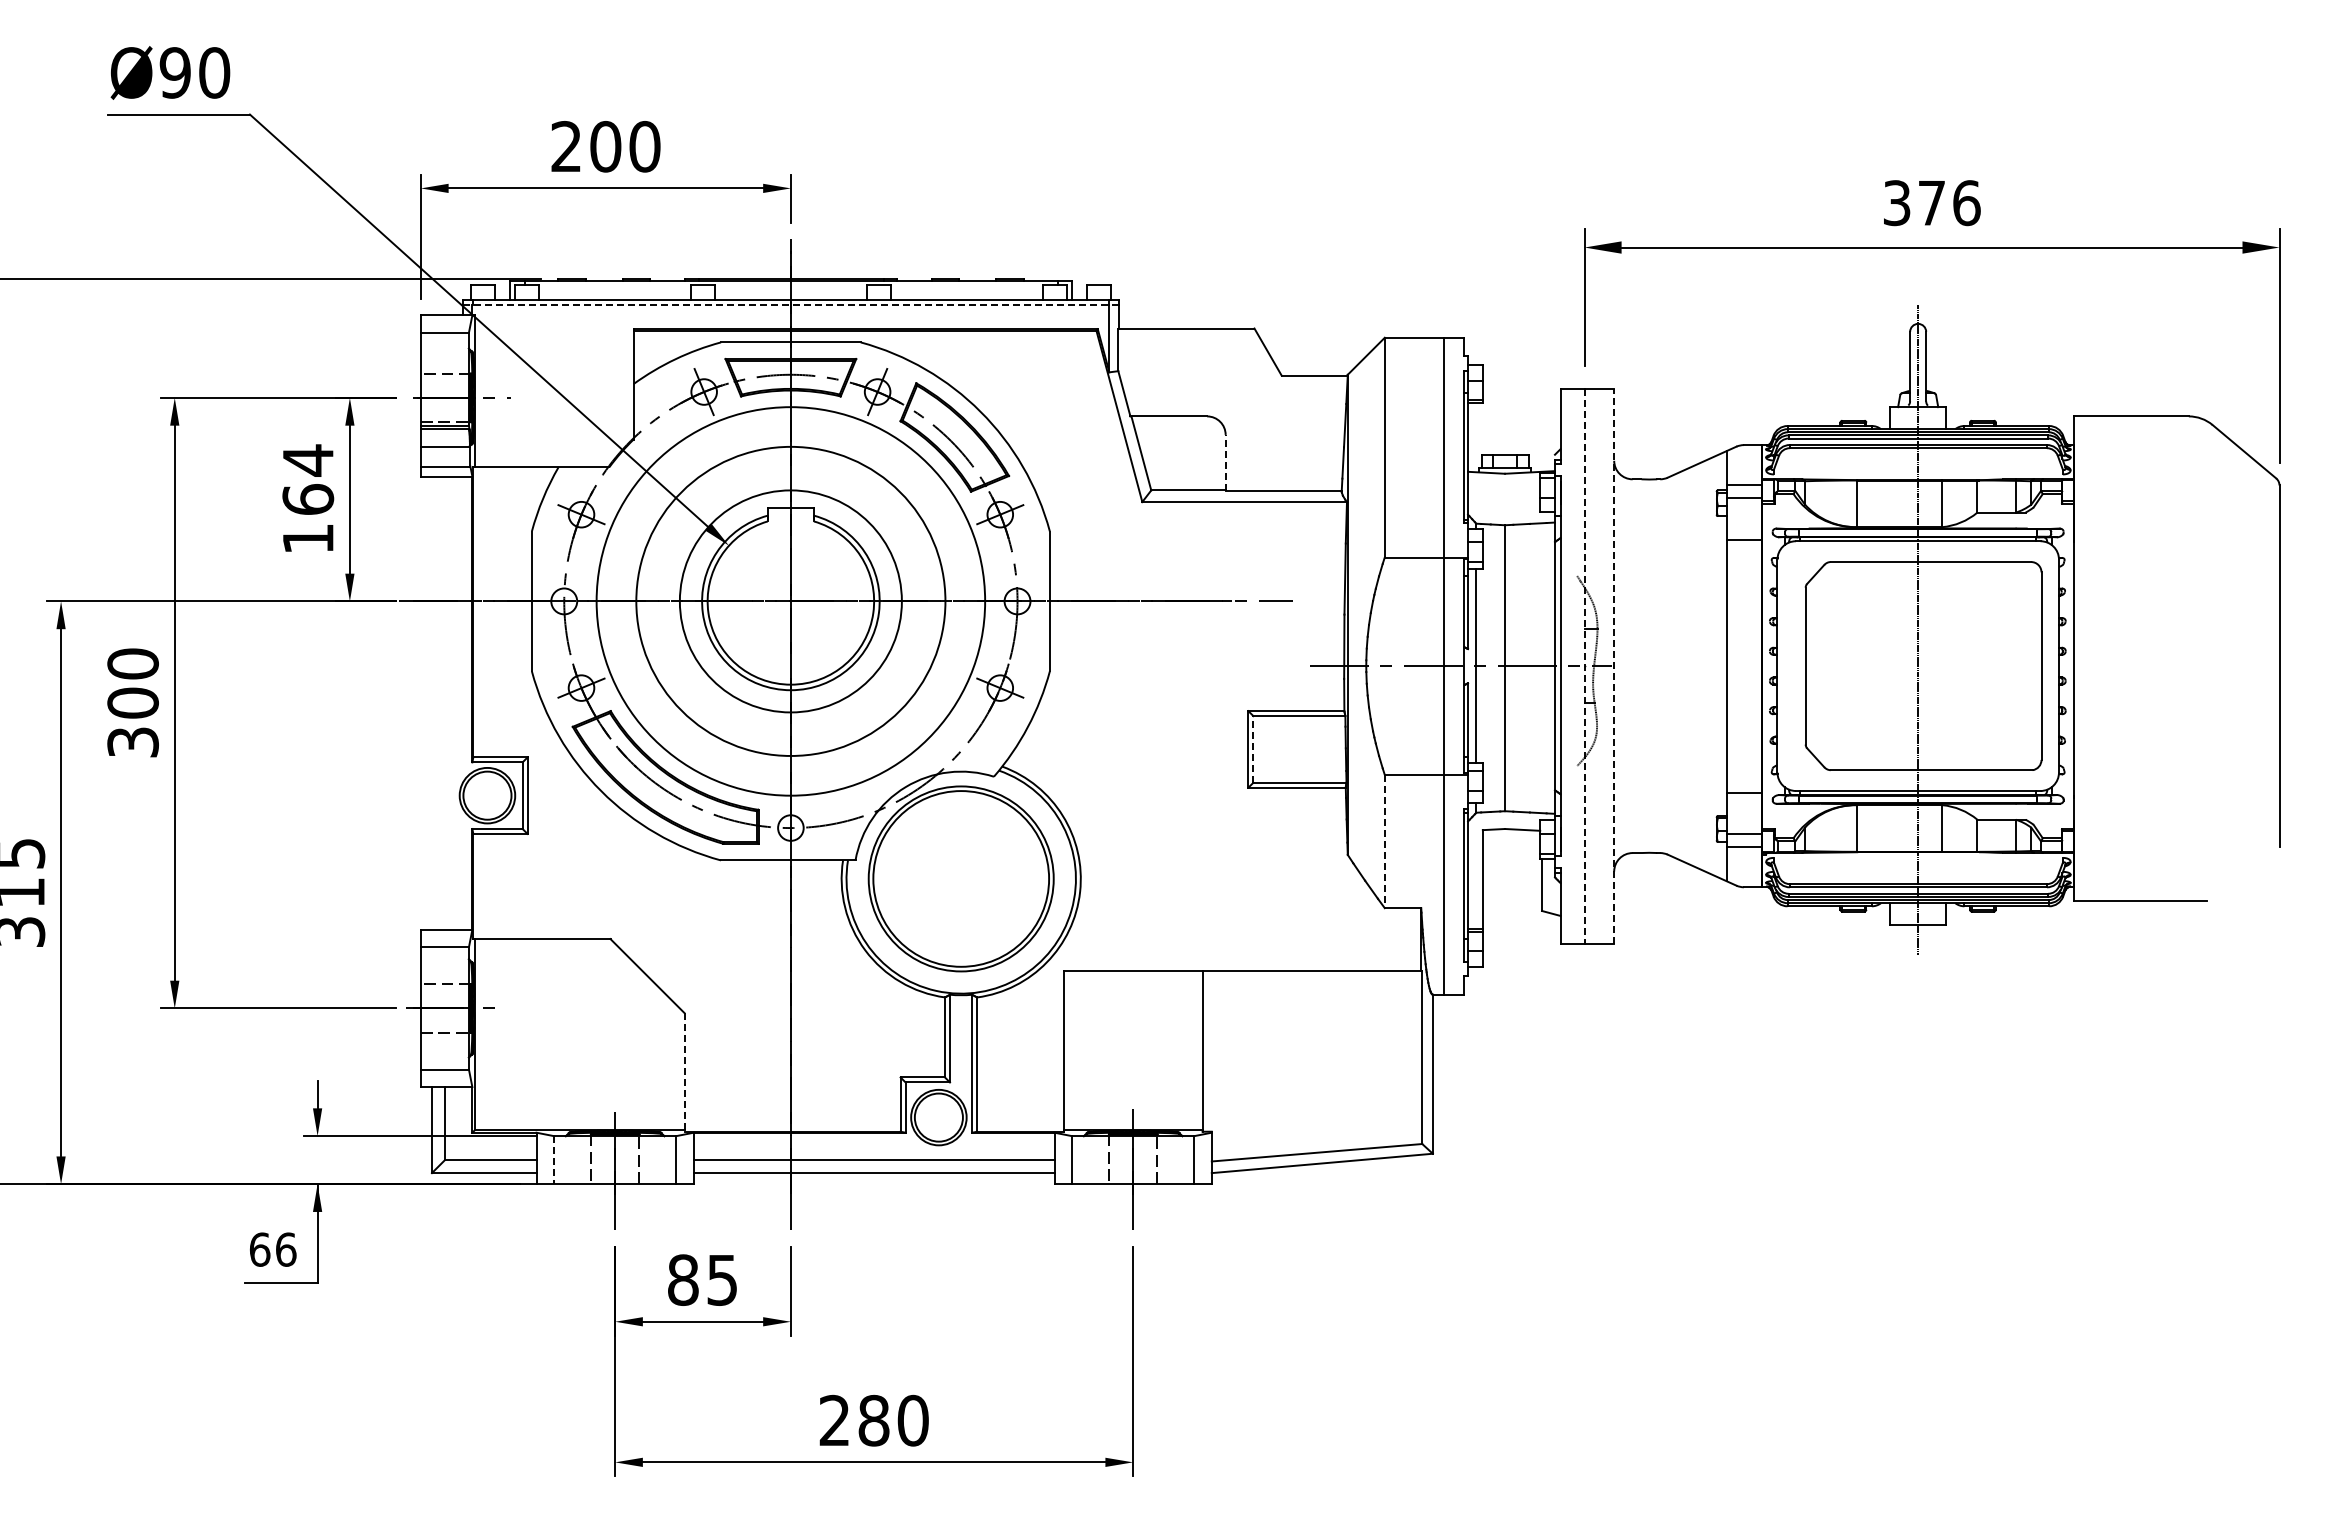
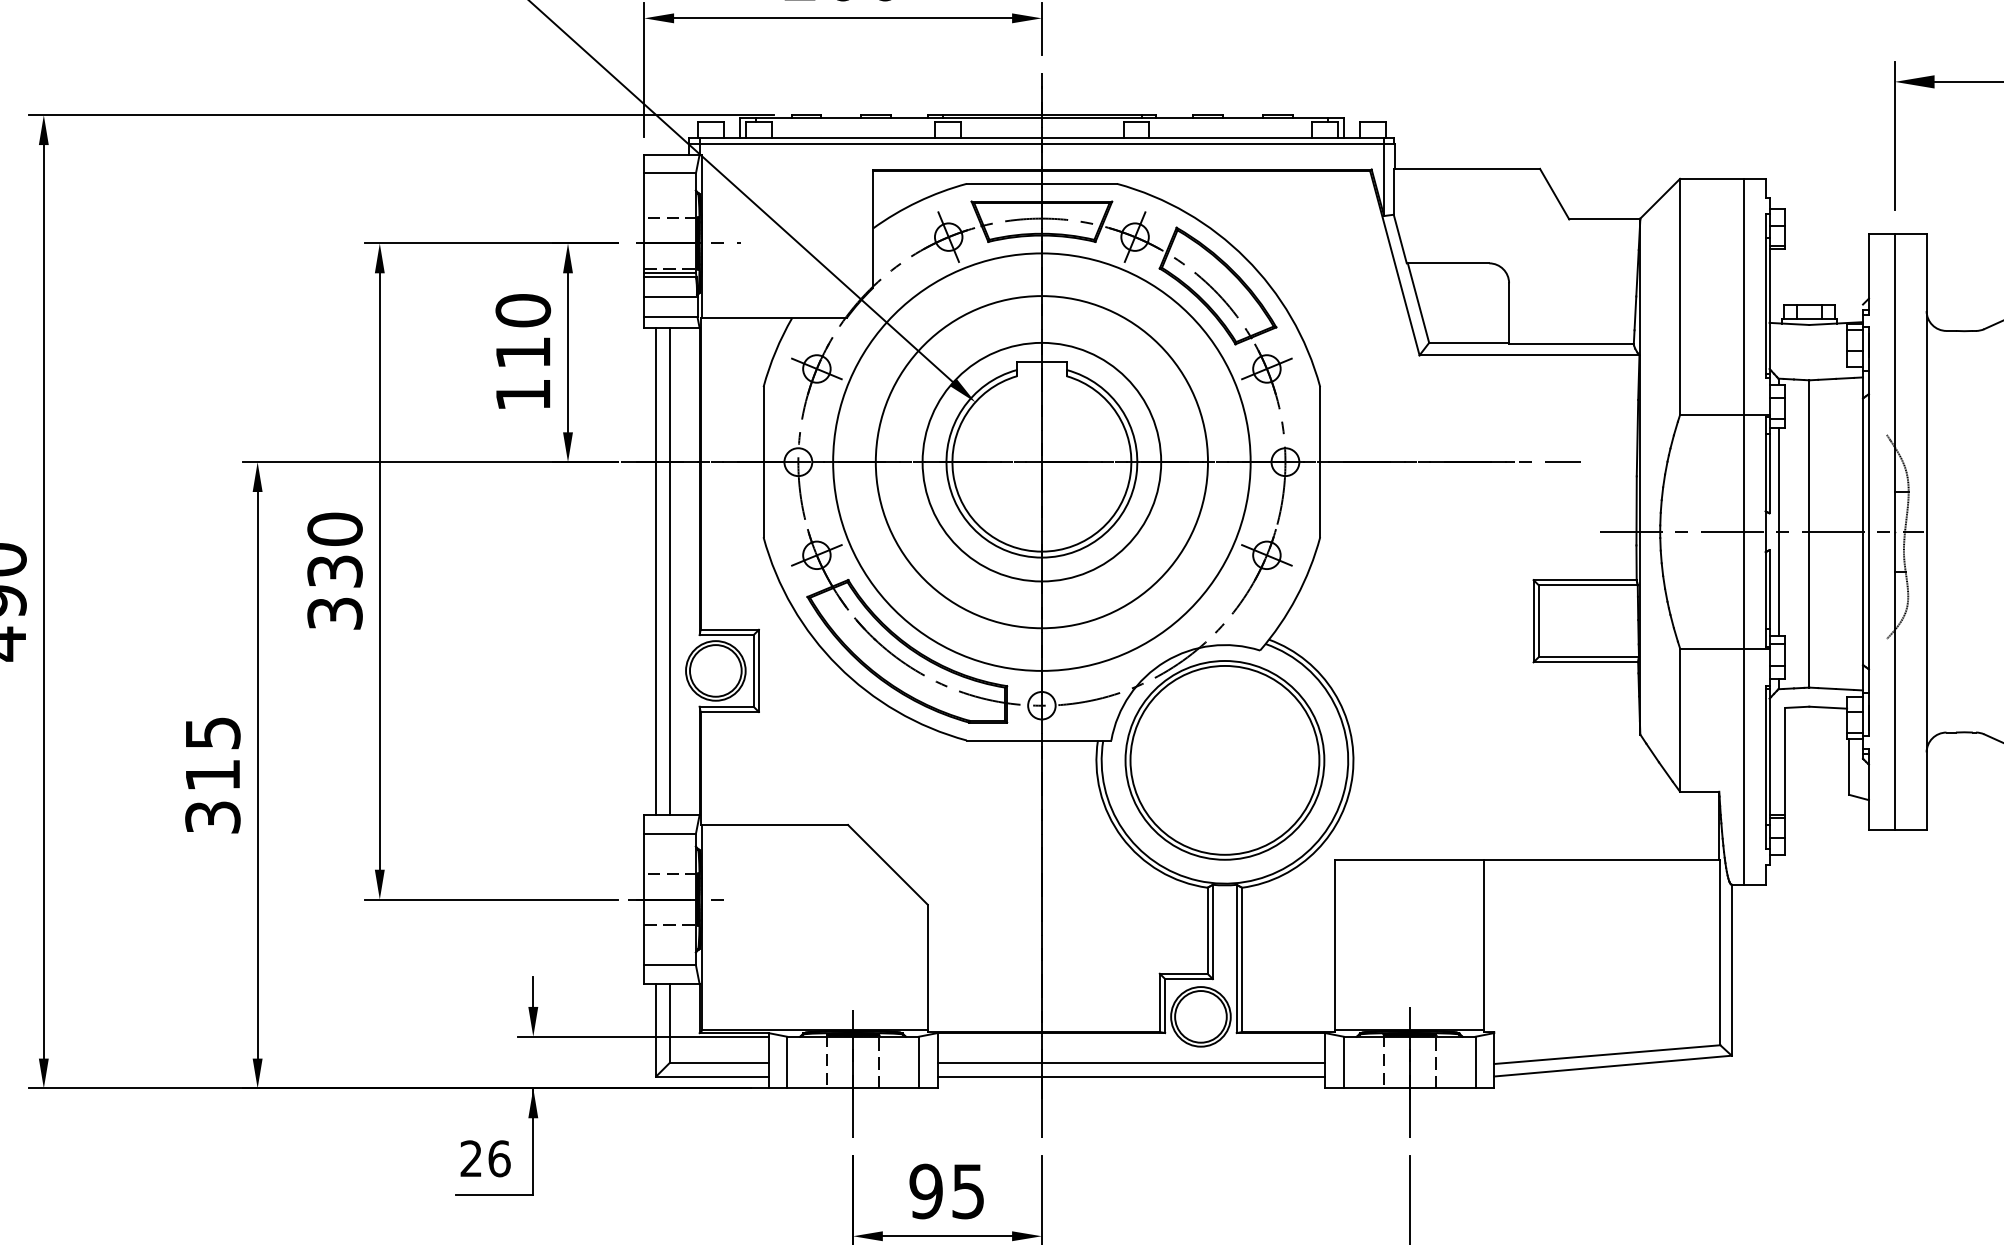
line: (790, 305) -> (1041, 144), dashed -> solid
line: (1225, 462) -> (1508, 312), dashed -> solid
text: (308, 479) -> (523, 331), 164 -> 110
line: (1584, 666) -> (1894, 532), dashed -> solid
line: (1614, 666) -> (1926, 532), dashed -> solid
text: (132, 702) -> (334, 570), 300 -> 330
line: (431, 702) -> (655, 570), added
line: (444, 702) -> (669, 570), added
line: (1253, 748) -> (1539, 620), dashed -> solid
line: (1384, 841) -> (1679, 720), dashed -> solid
line: (684, 1072) -> (927, 968), dashed -> solid
line: (553, 1160) -> (786, 1062), dashed -> solid
text: (259, 1249) -> (470, 1158), 66 -> 26
text: (682, 1279) -> (925, 1190), 85 -> 95

